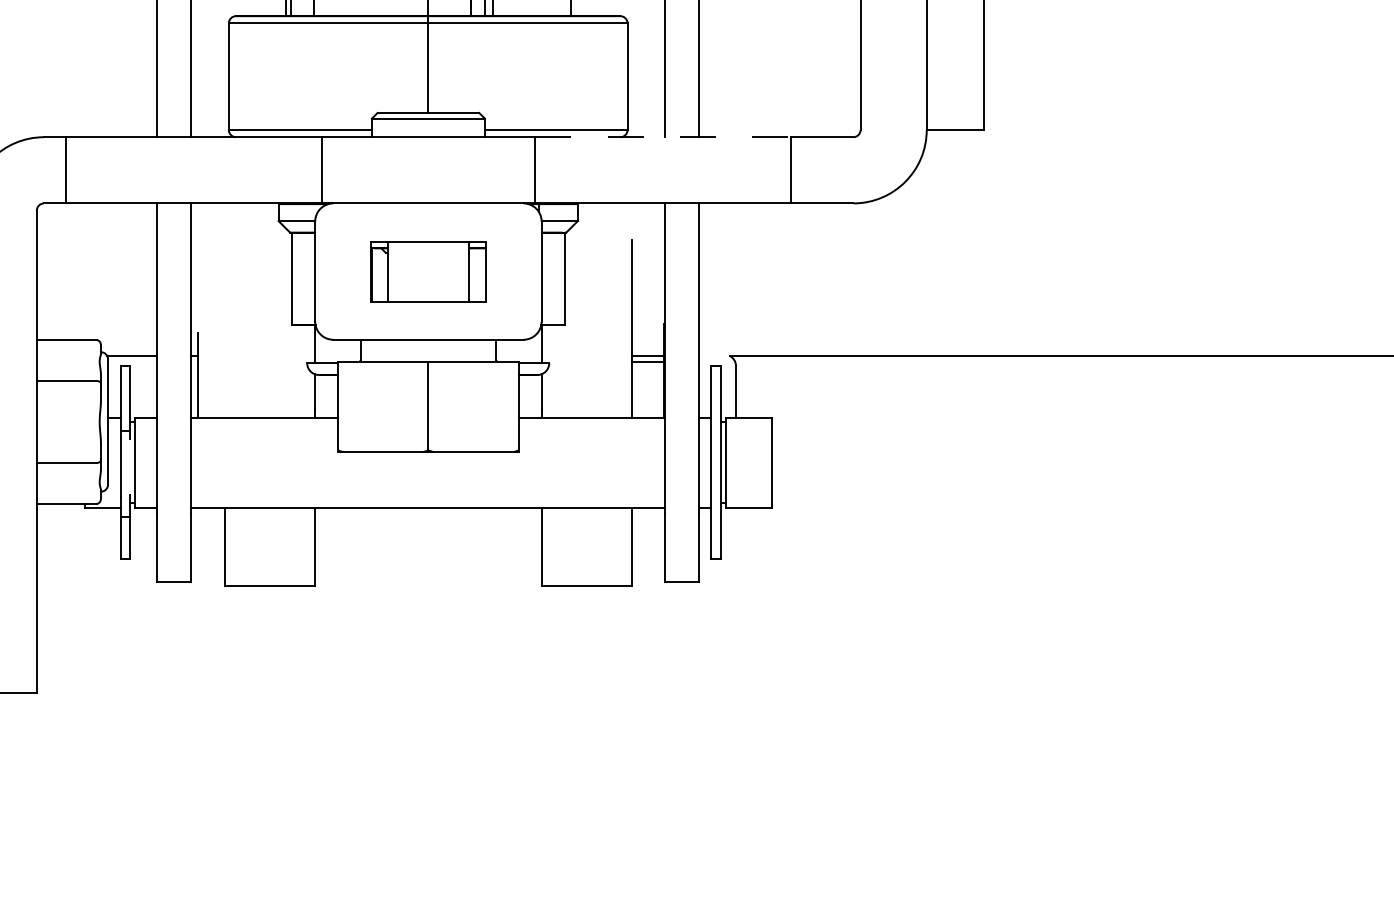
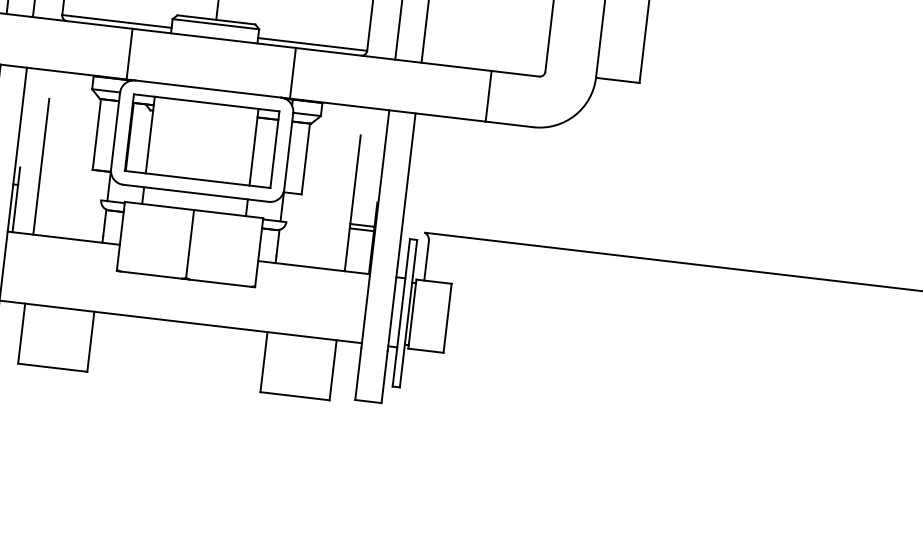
line: (663, 137) -> (394, 59), dashed -> solid
part: (428, 271) -> (202, 141), size x1.67
line: (224, 328) -> (41, 166), added

